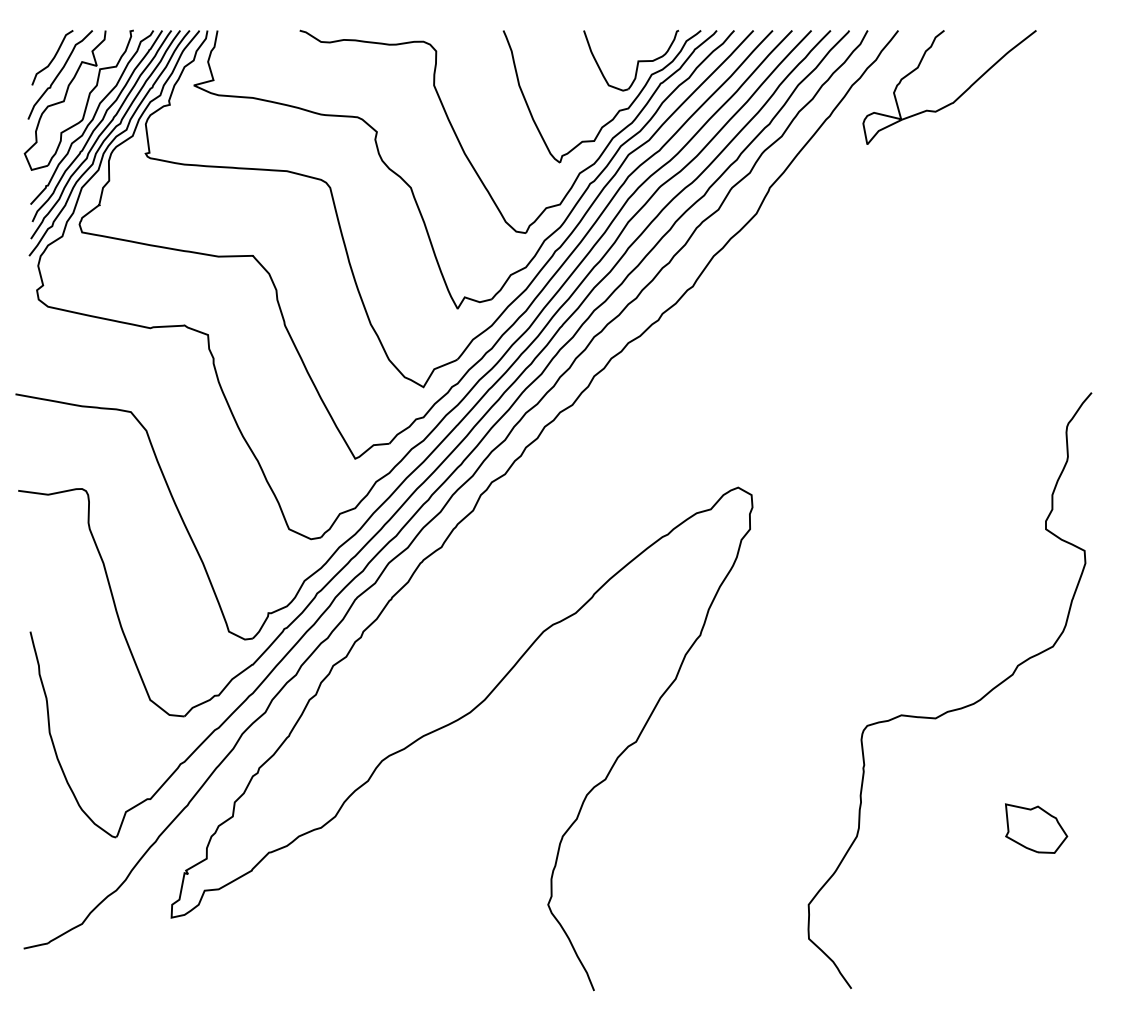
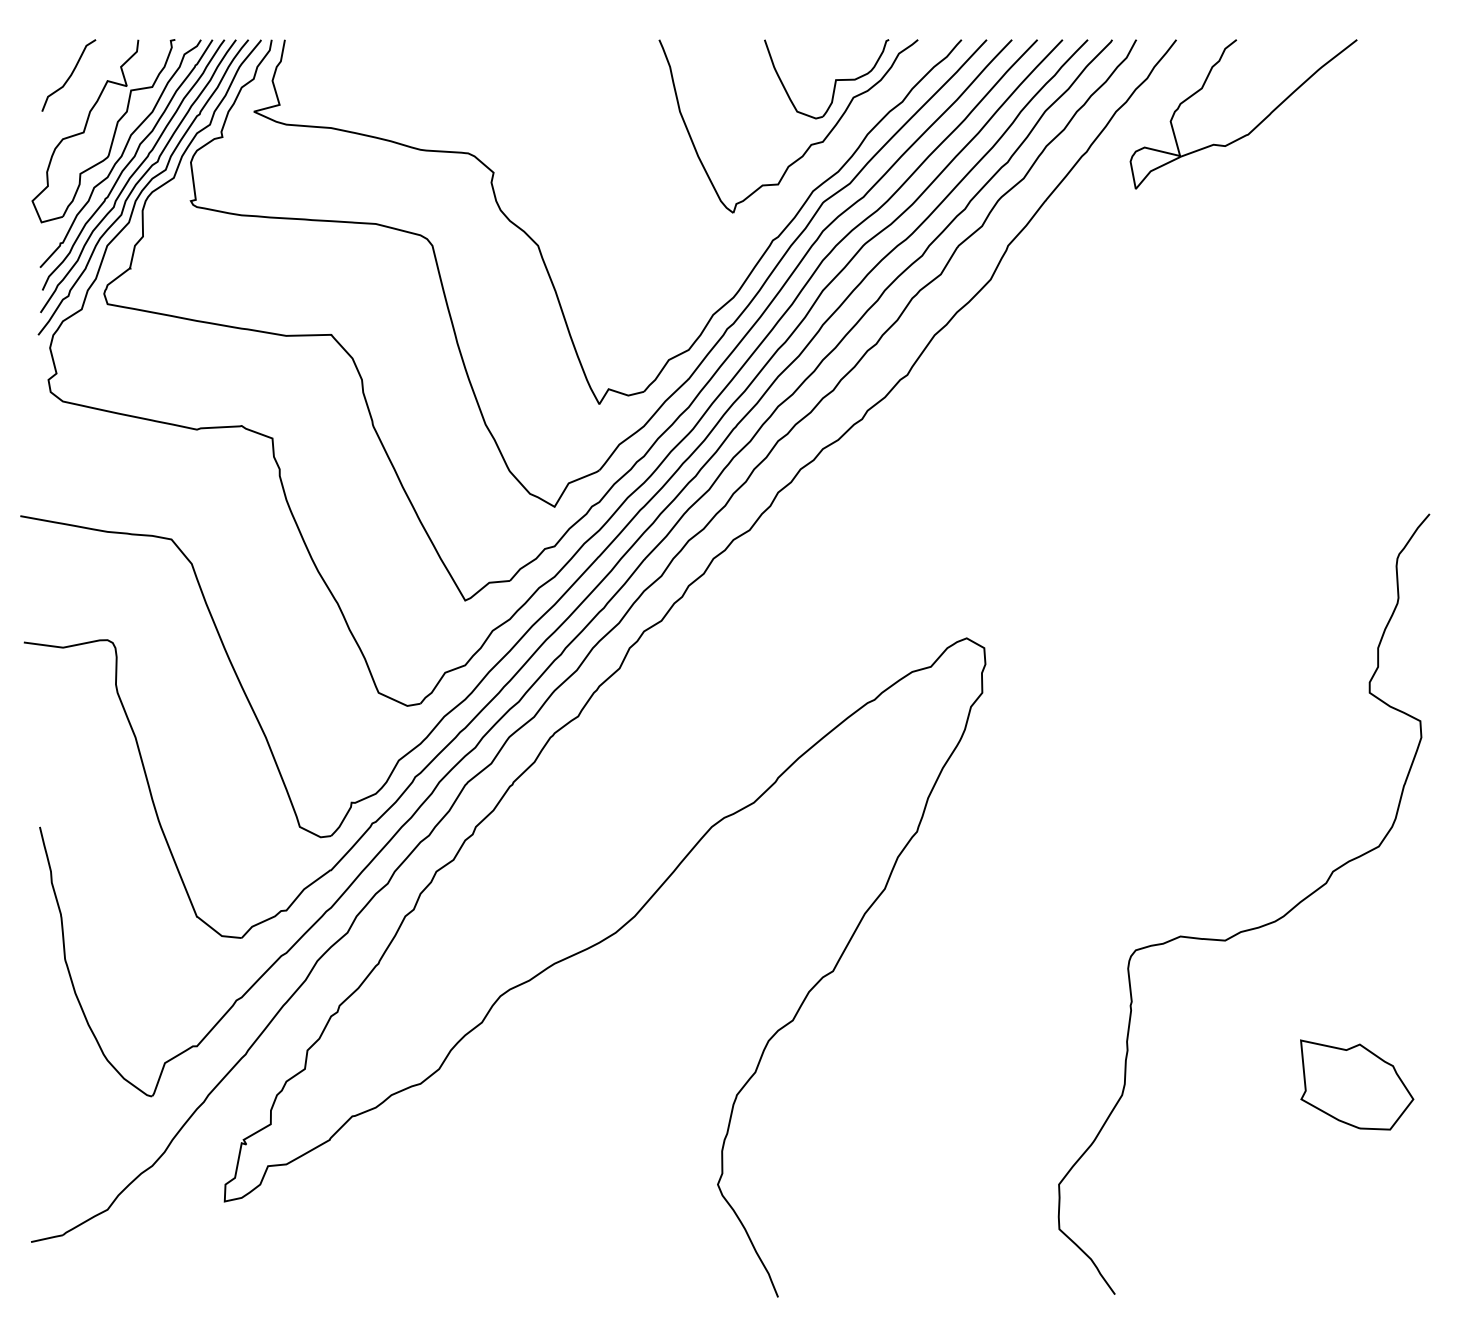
curve: (59, 74) -> (77, 97), removed
part: (468, 157) -> (613, 206), removed
part: (1036, 828) -> (1357, 1084), size x1.4

